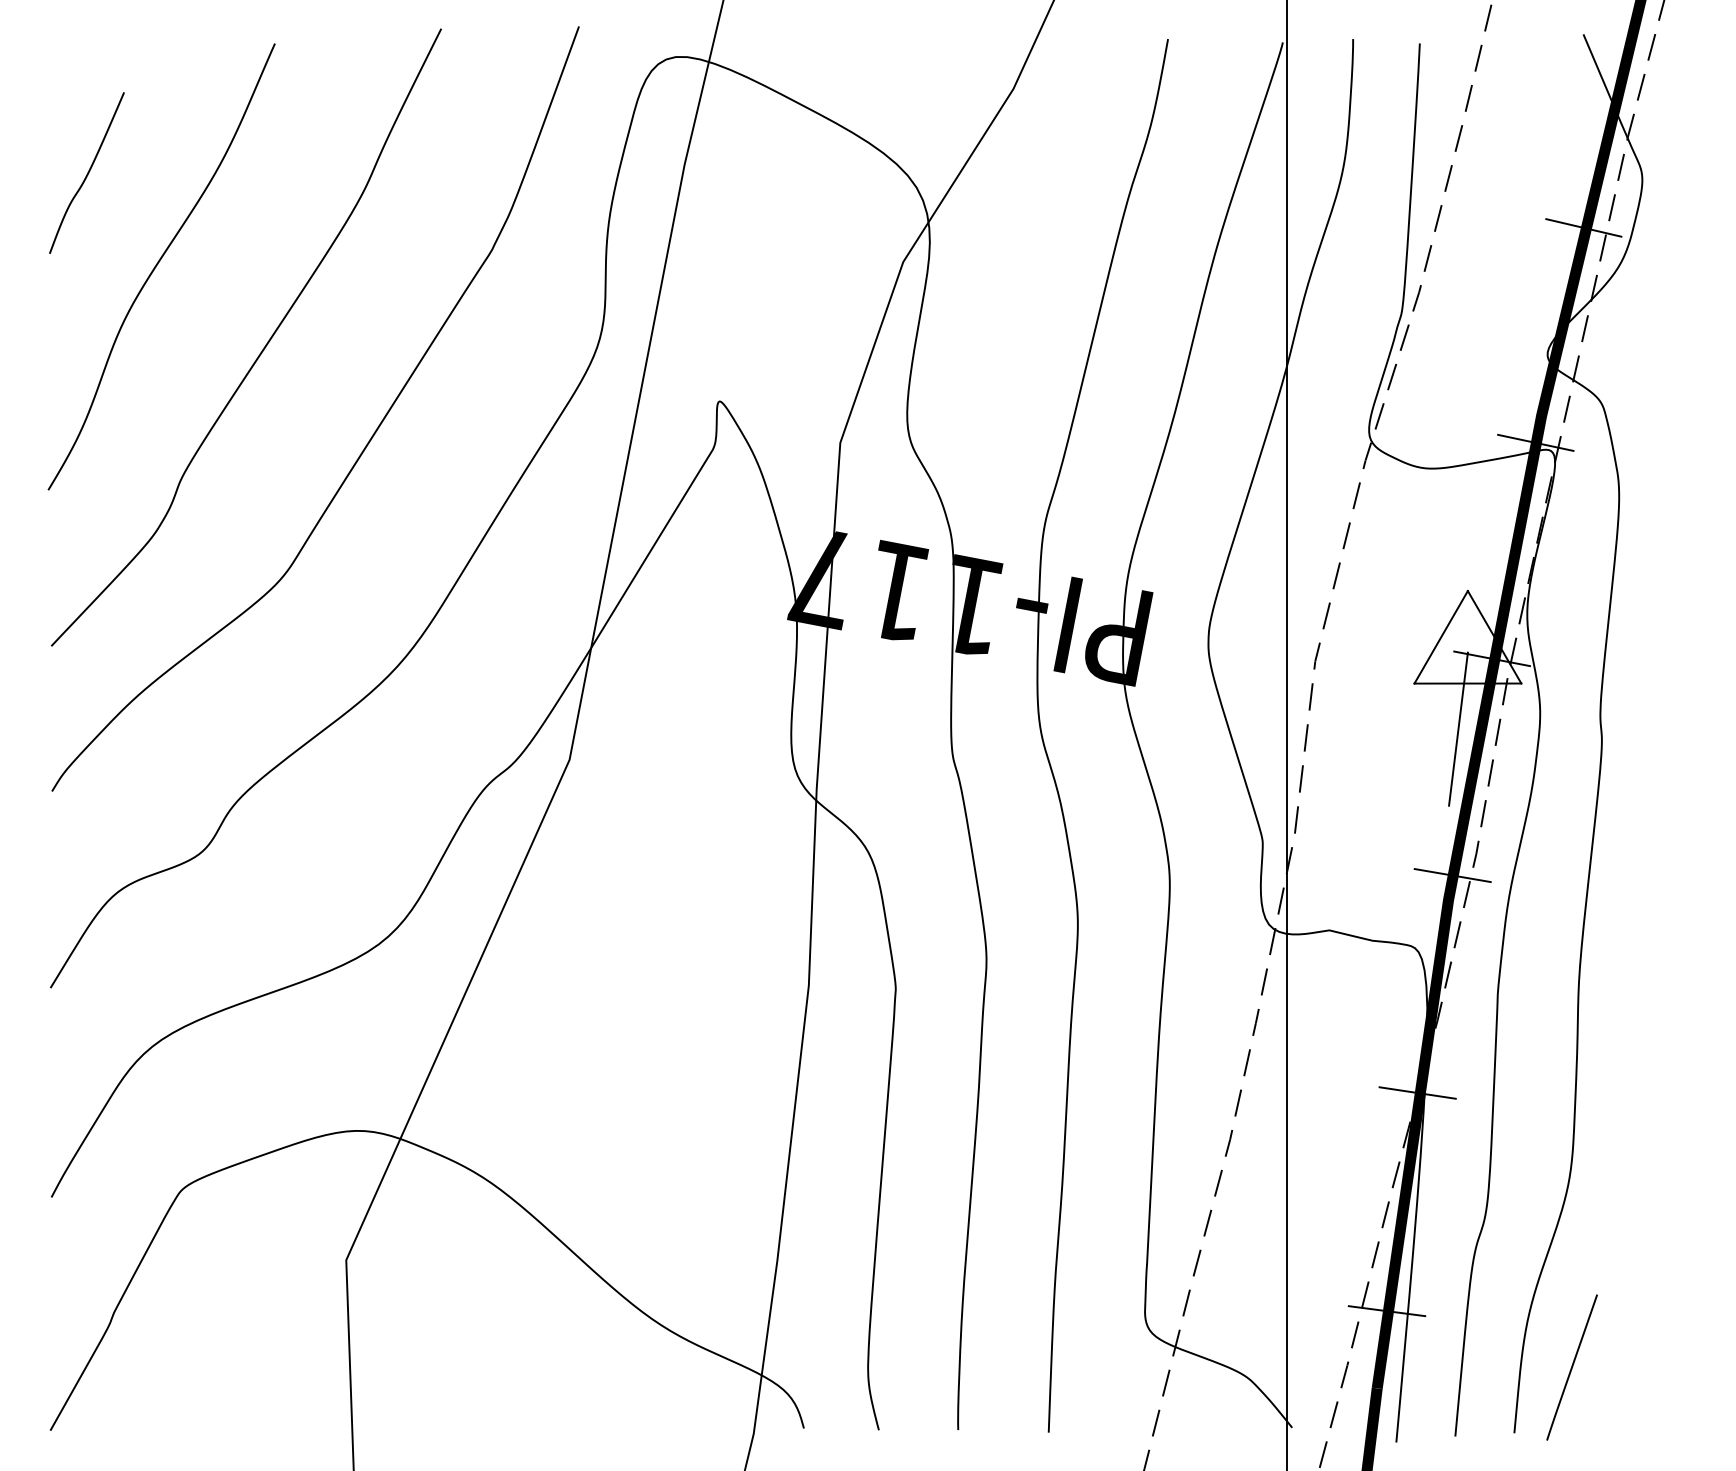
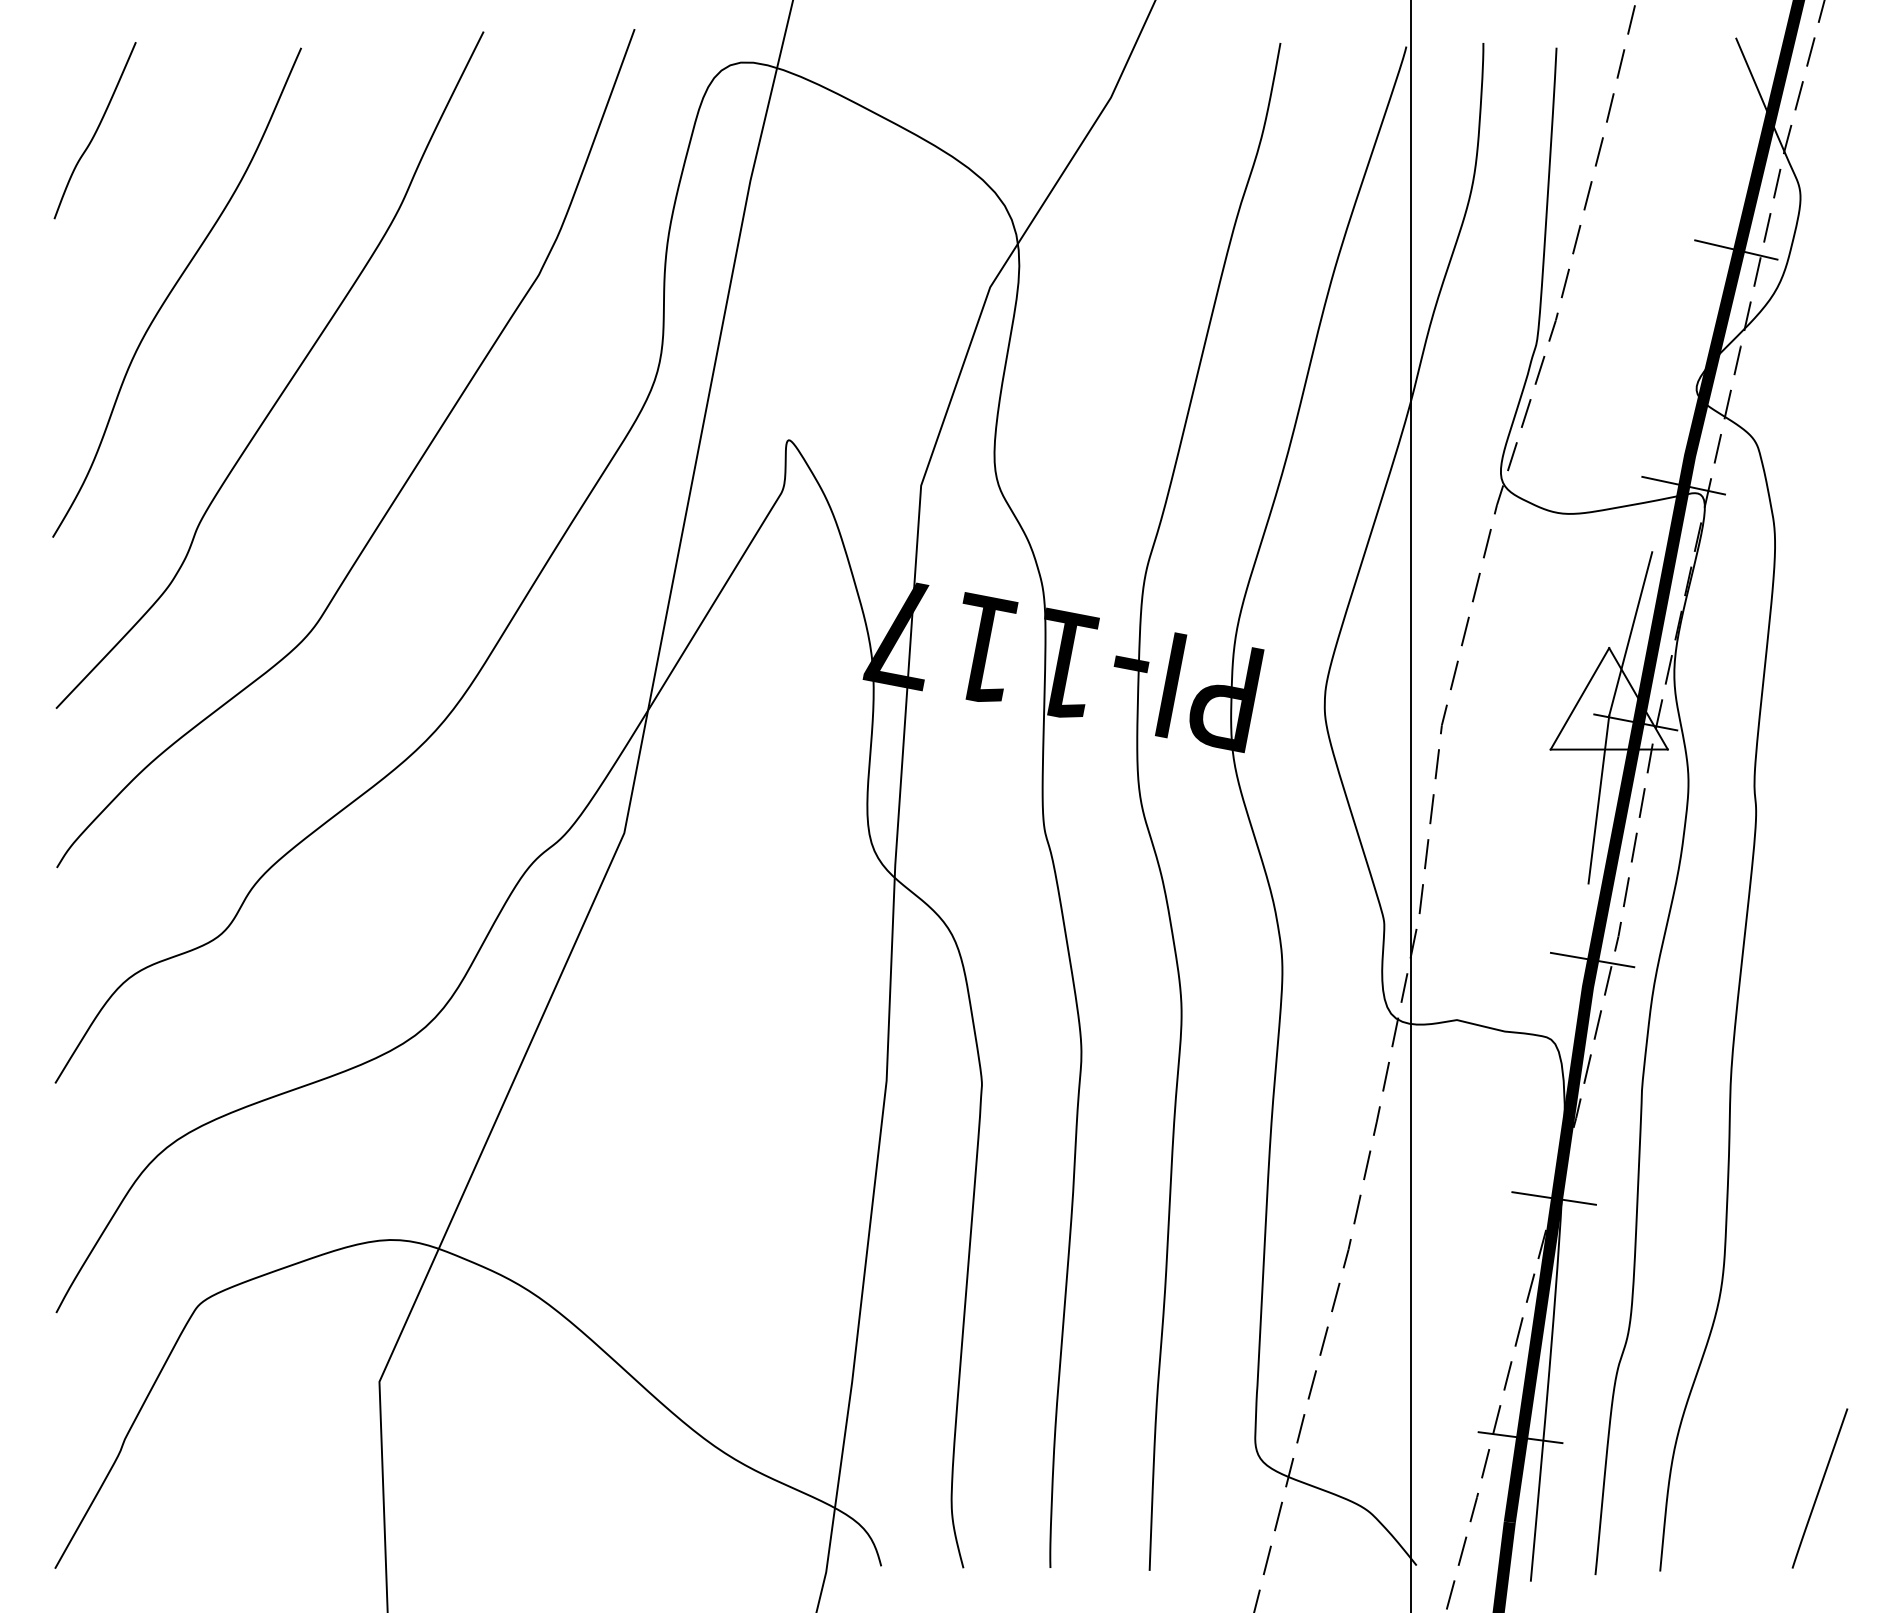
curve: (87, 172) -> (95, 130), moved
line: (1487, 577) -> (1630, 633), added
line: (1571, 1367) -> (1819, 1488), moved

